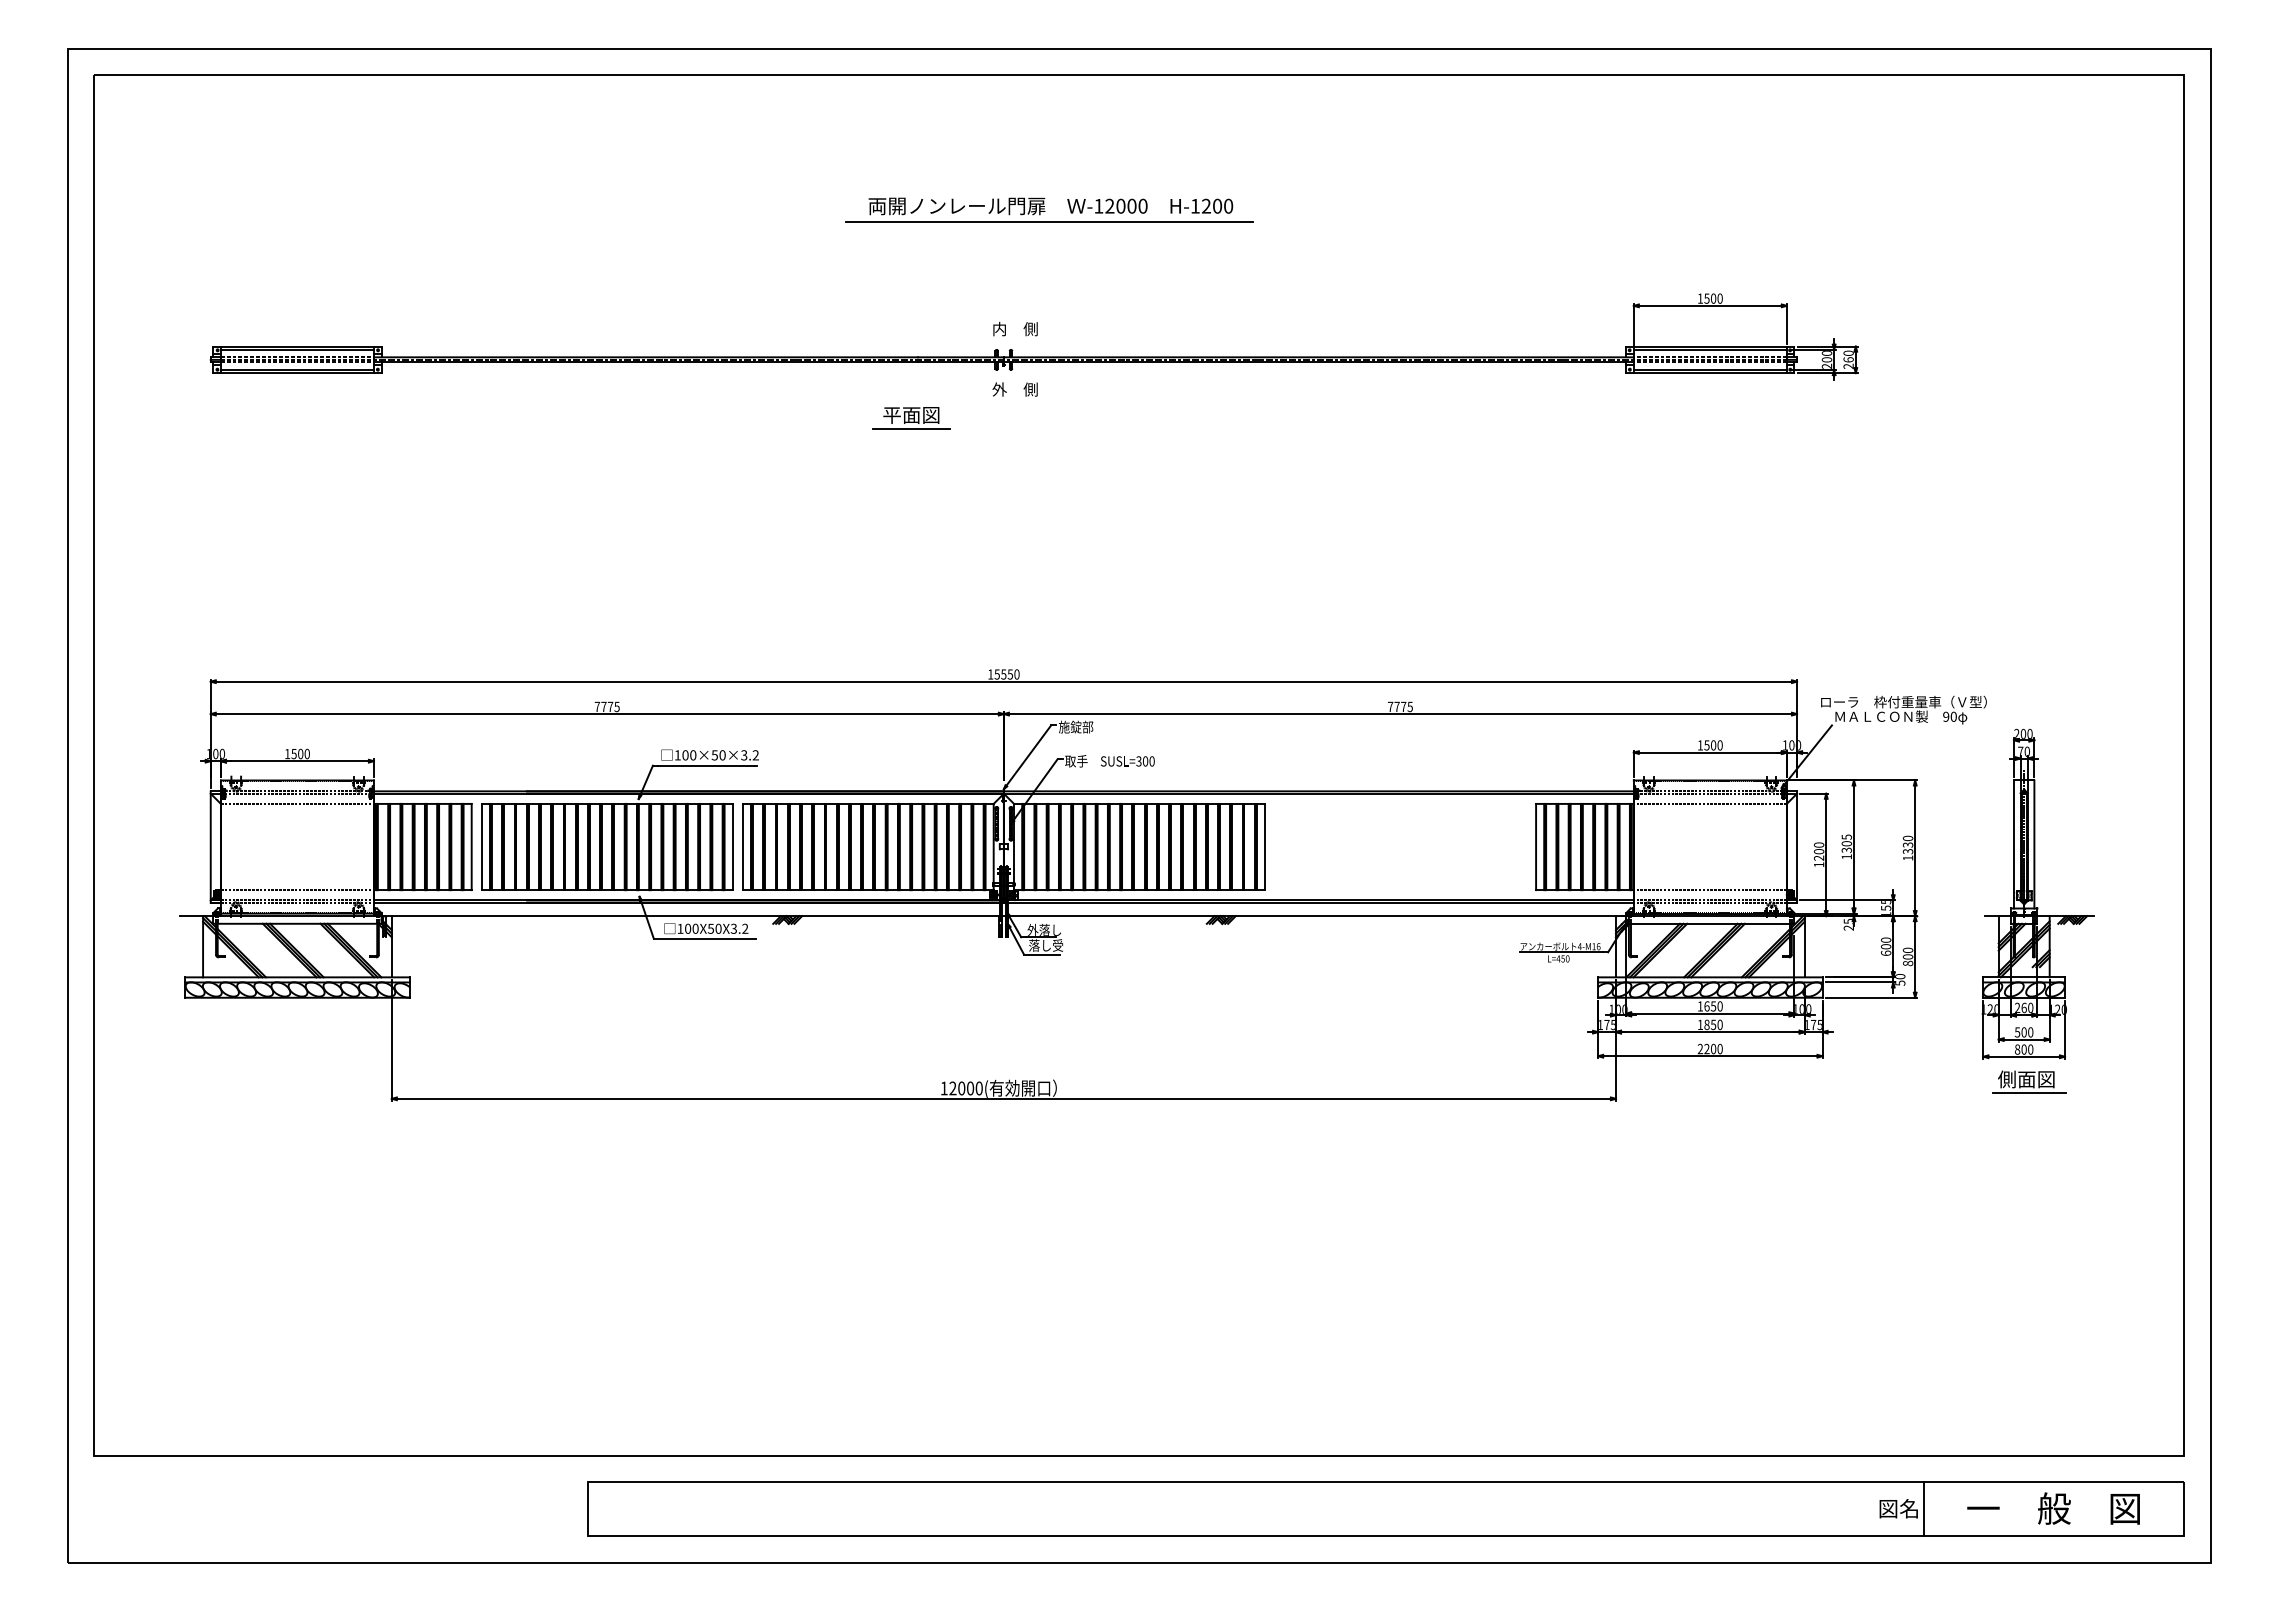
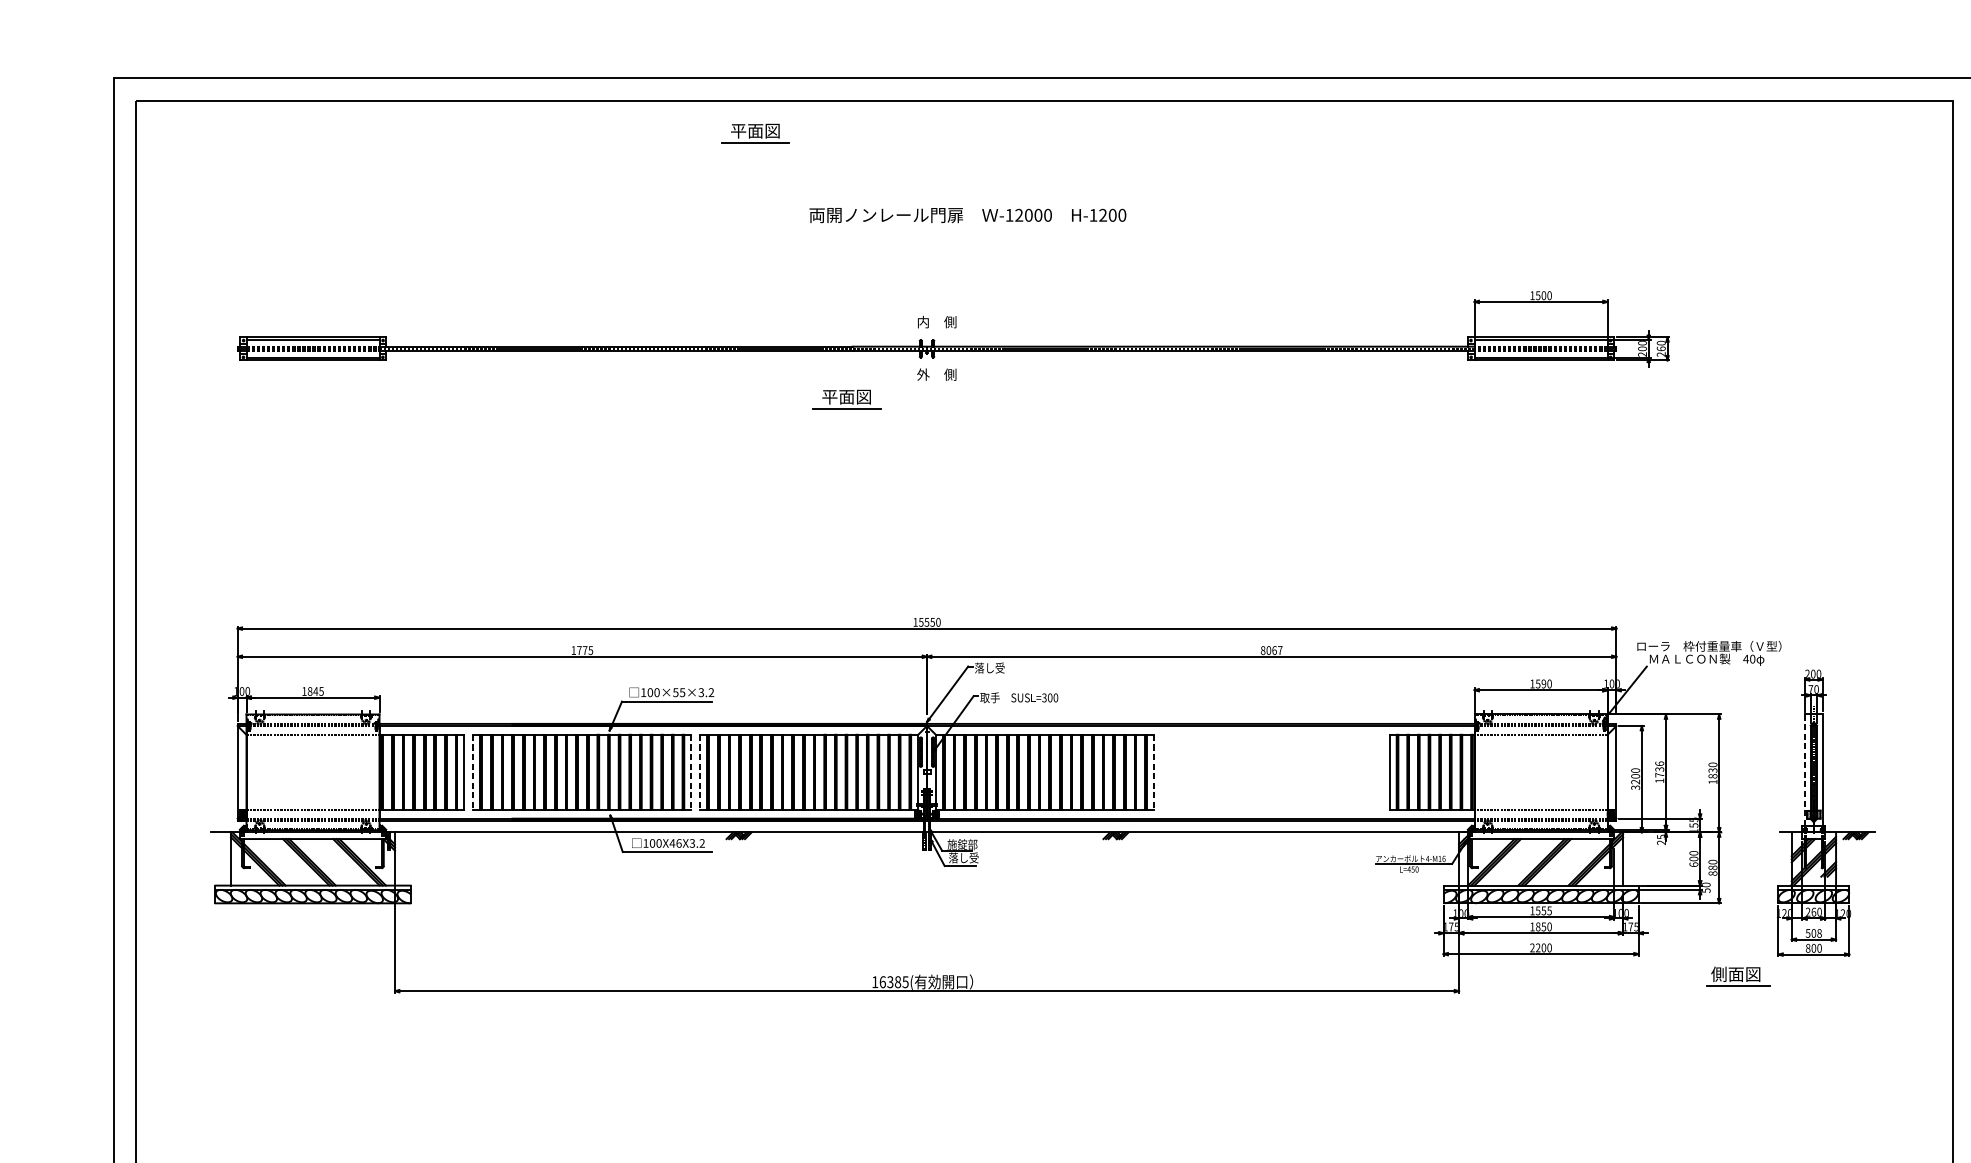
part: (806, 112) -> (755, 133), added
line: (1049, 222) -> (966, 229), removed
text: (597, 706) -> (573, 650), 7775 -> 1775
text: (1400, 706) -> (1271, 650), 7775 -> 8067
text: (1945, 716) -> (1745, 658), 90 -> 40
text: (1076, 726) -> (990, 667), 施錠部 -> 落し受
text: (1713, 745) -> (1543, 684), 1500 -> 1590
text: (300, 753) -> (315, 691), 1500 -> 1845
text: (722, 755) -> (682, 692), 100×50×3.2 -> 100×55×3.2
text: (1846, 843) -> (1659, 769), 1305 -> 1736
line: (2013, 844) -> (1804, 770), solid -> dashed
line: (481, 847) -> (472, 772), solid -> dashed
line: (732, 847) -> (691, 772), solid -> dashed
line: (742, 847) -> (699, 772), solid -> dashed
line: (1264, 847) -> (1153, 772), solid -> dashed
text: (1907, 851) -> (1712, 776), 1330 -> 1830
text: (1819, 864) -> (1635, 787), 1200 -> 3200
text: (714, 928) -> (675, 843), 100X50X3.2 -> 100X46X3.2
text: (1044, 929) -> (962, 844), 外落し -> 施錠部
text: (1907, 956) -> (1712, 867), 800 -> 880
text: (1713, 1006) -> (1543, 910), 1650 -> 1555
text: (2030, 1032) -> (1819, 933), 500 -> 508
part: (2029, 1081) -> (1738, 976), moved
text: (965, 1088) -> (893, 982), 12000( -> 16385(

